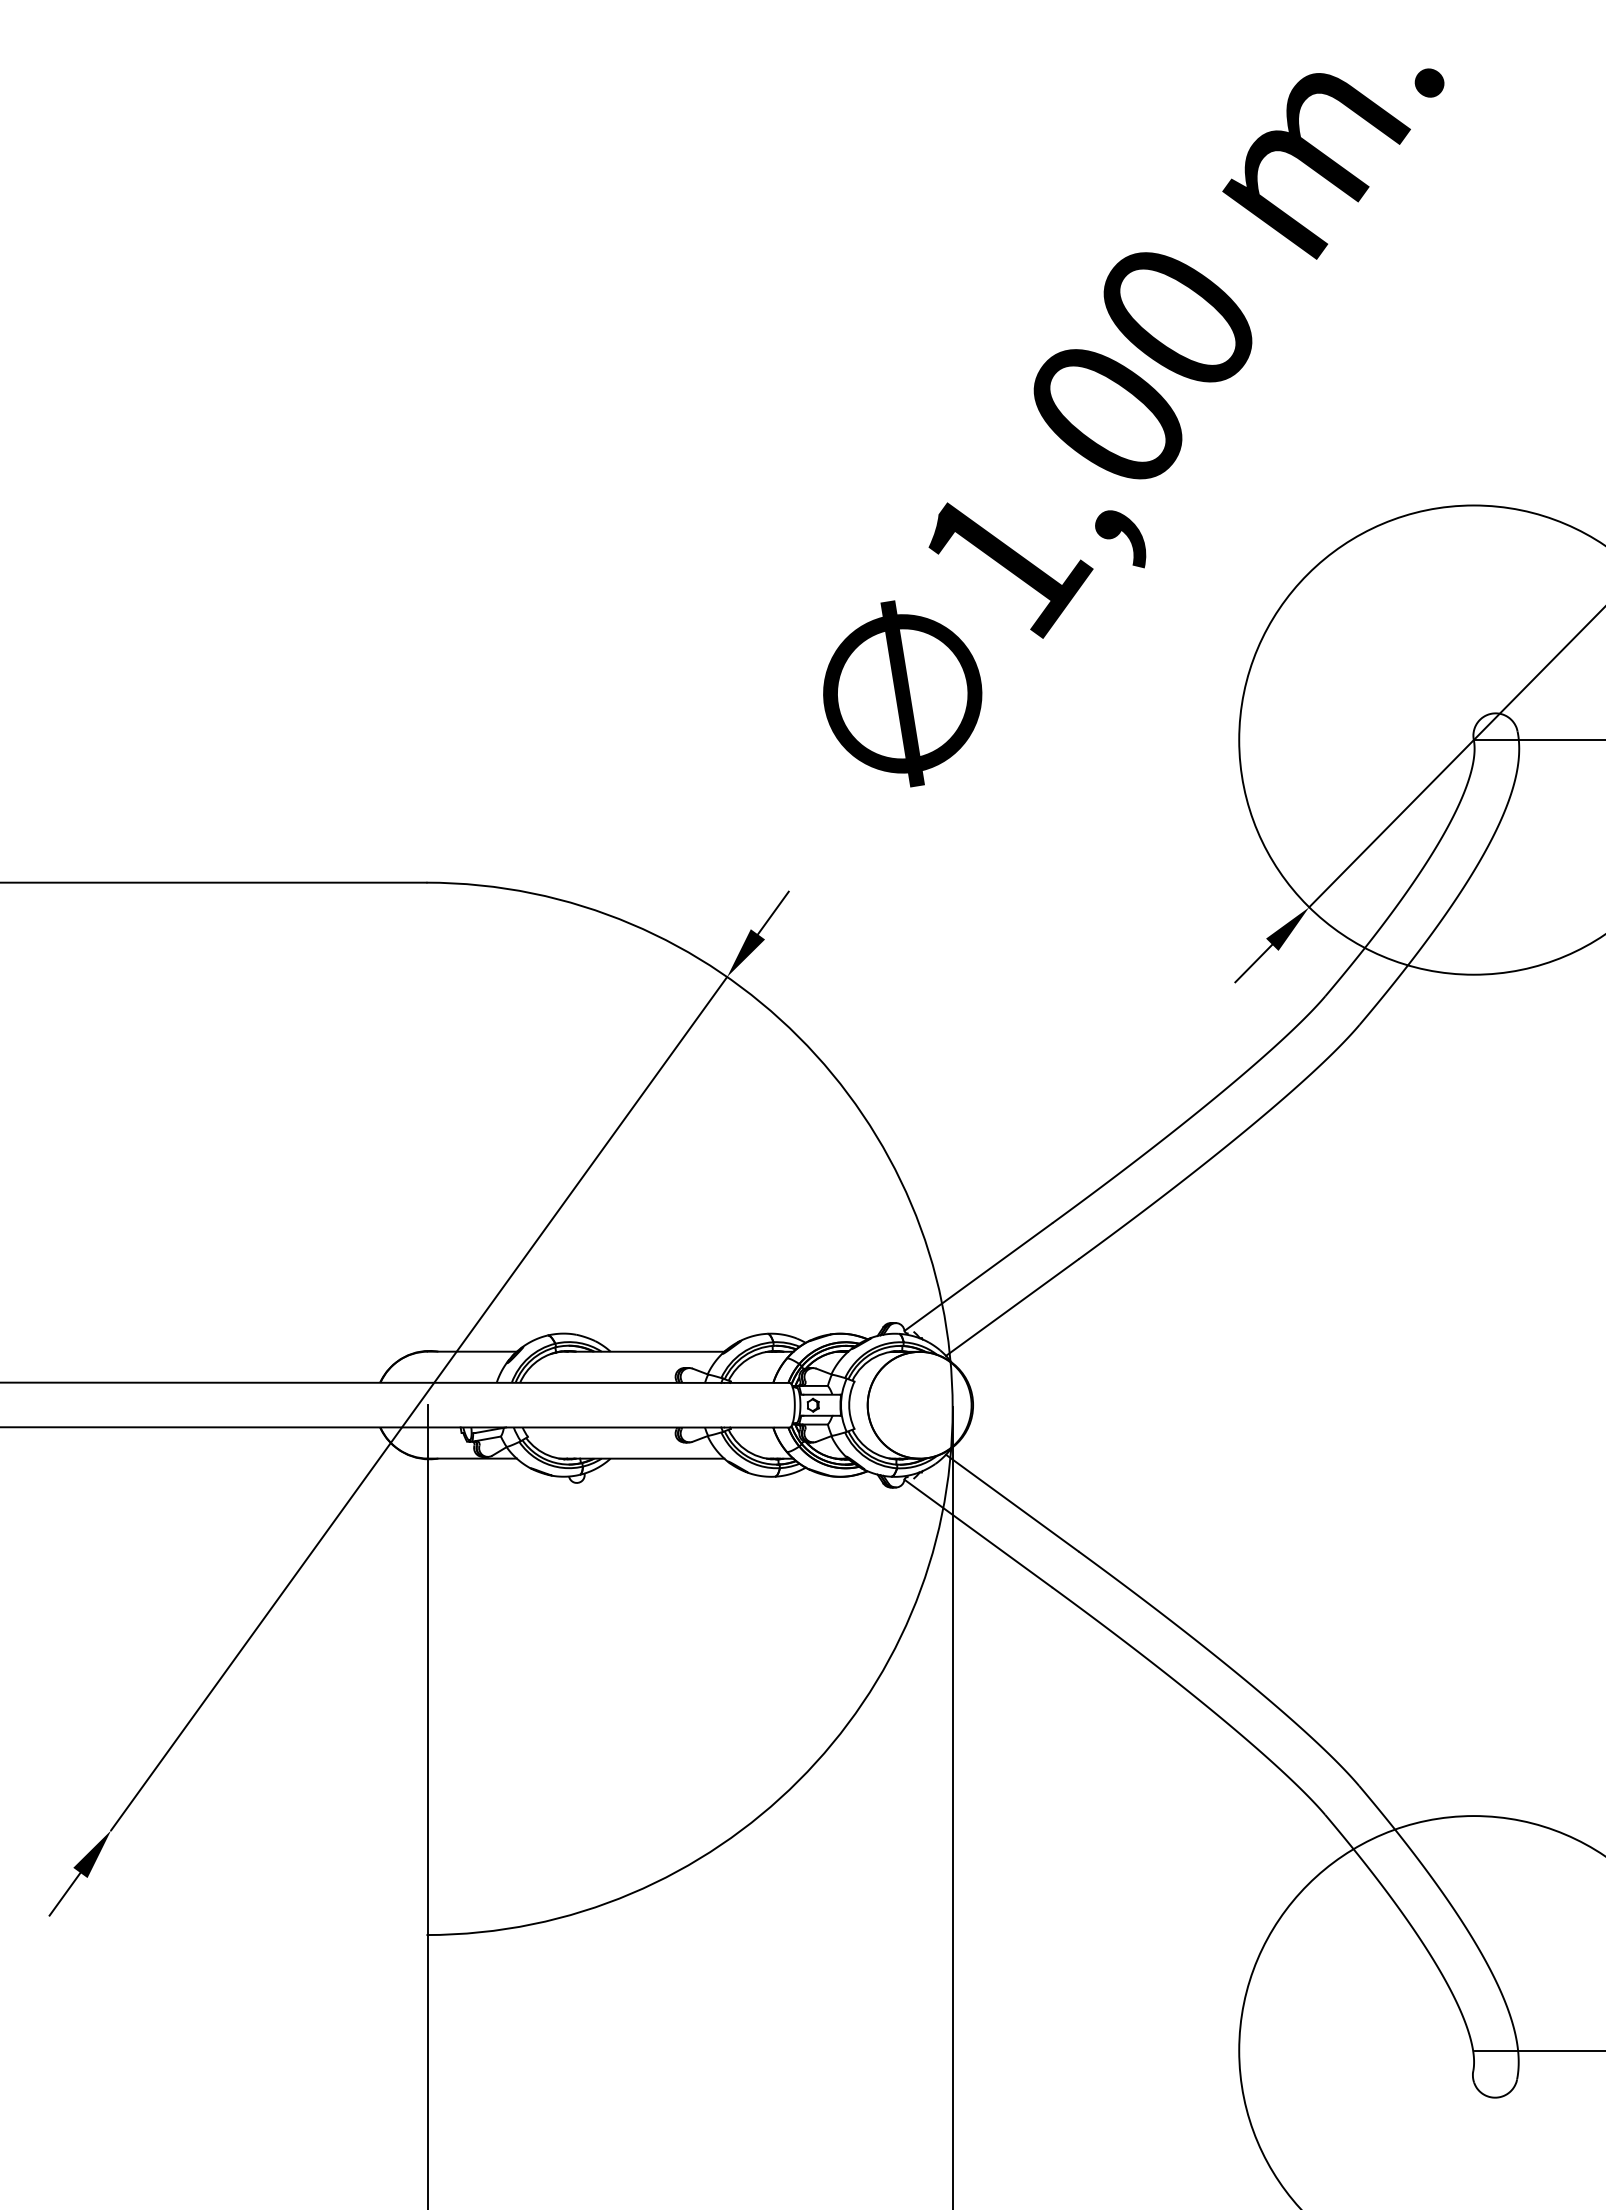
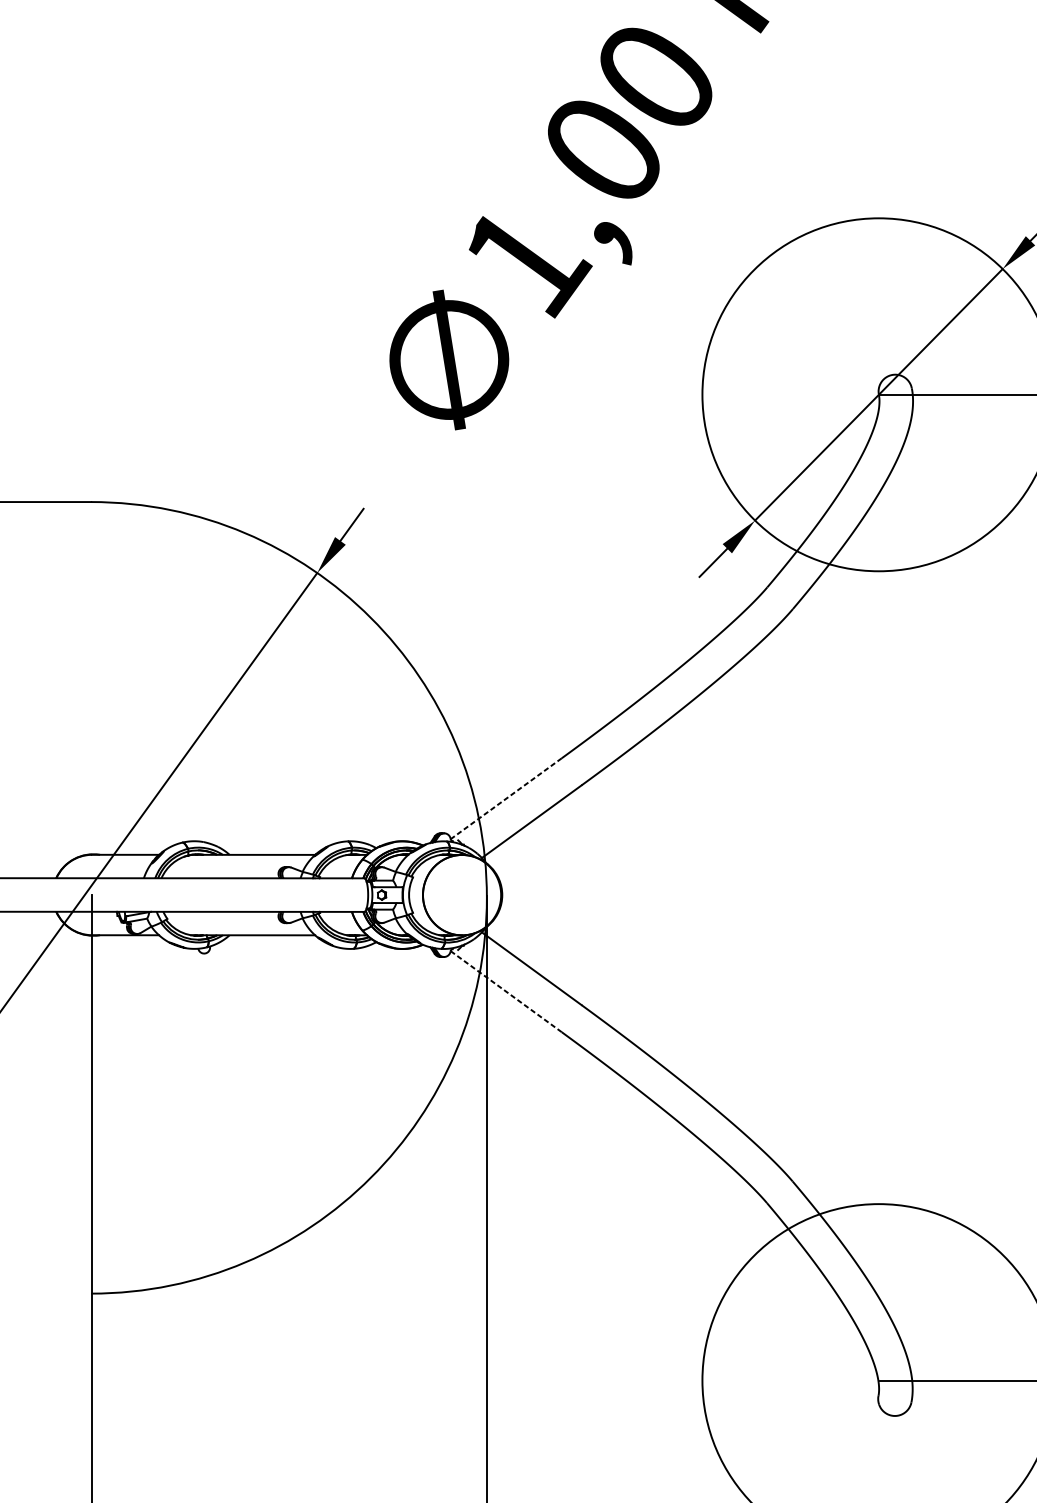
line: (977, 1277) -> (505, 799), solid -> dashed
line: (978, 1533) -> (506, 991), solid -> dashed

